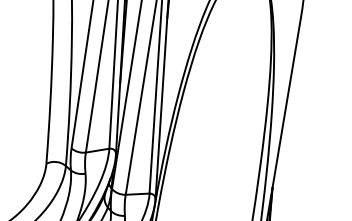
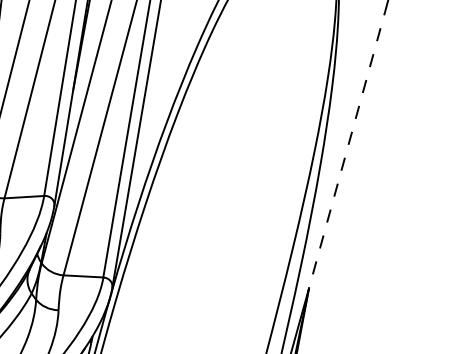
line: (286, 105) -> (346, 154), solid -> dashed

